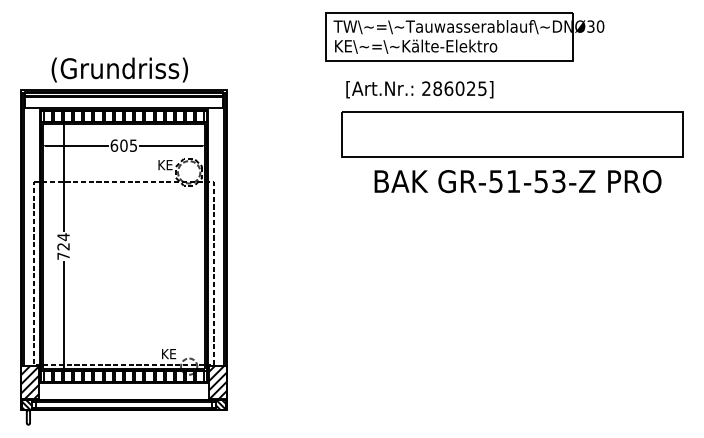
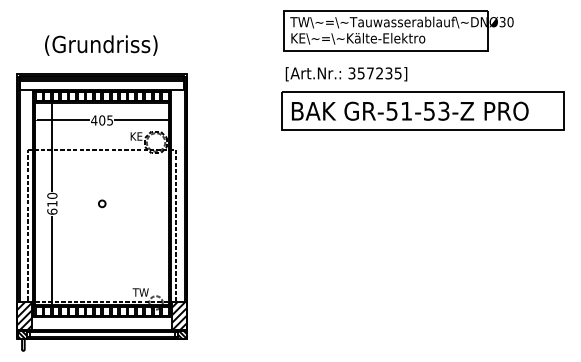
part: (464, 36) -> (398, 30), moved
text: (119, 69) -> (101, 45), moved
text: (448, 88) -> (370, 73), 286025] -> 357235]
text: (114, 145) -> (94, 120), 605 -> 405
text: (517, 181) -> (409, 111), moved
text: (63, 246) -> (52, 203), 724 -> 610
circle: (123, 246) -> (101, 203), added
text: (170, 354) -> (140, 292), KE -> TW

